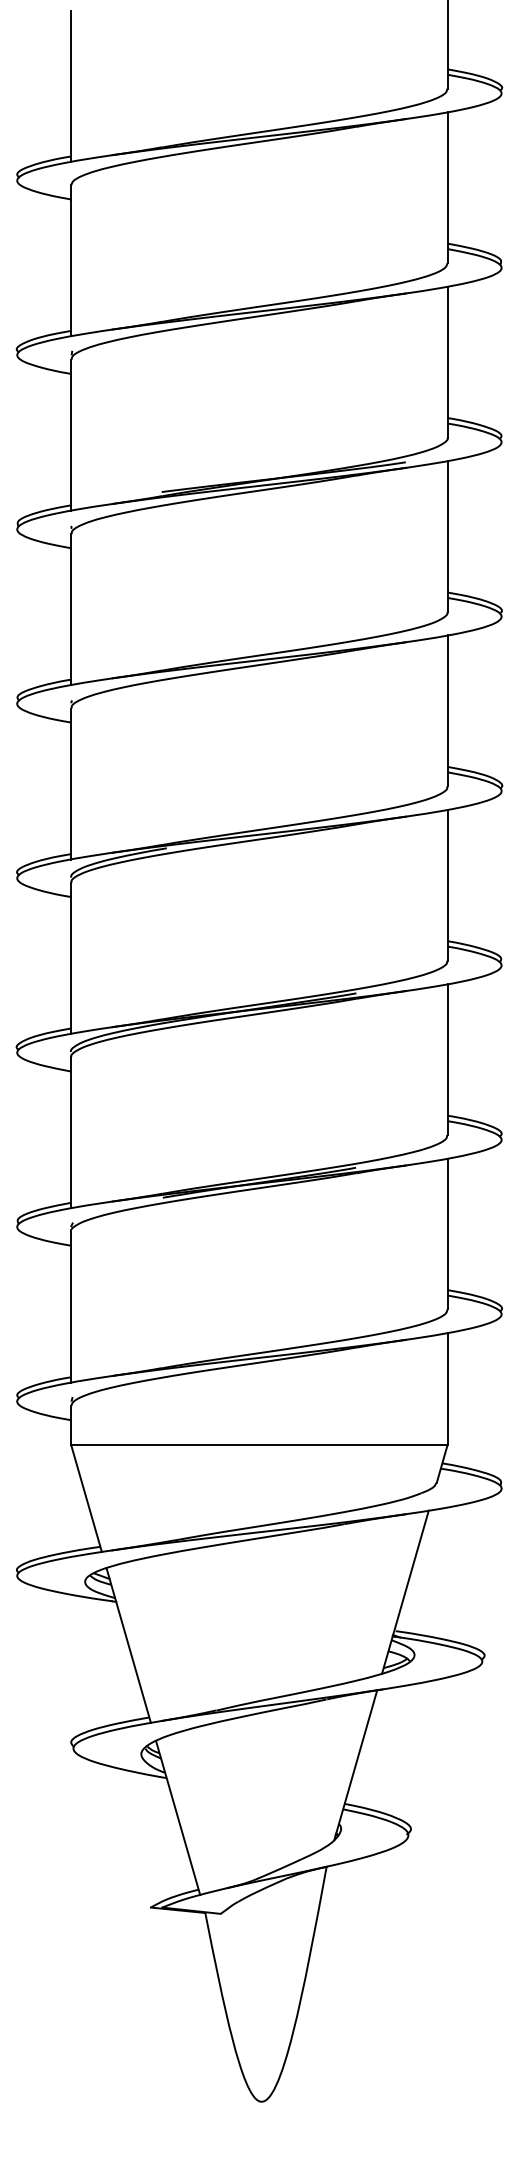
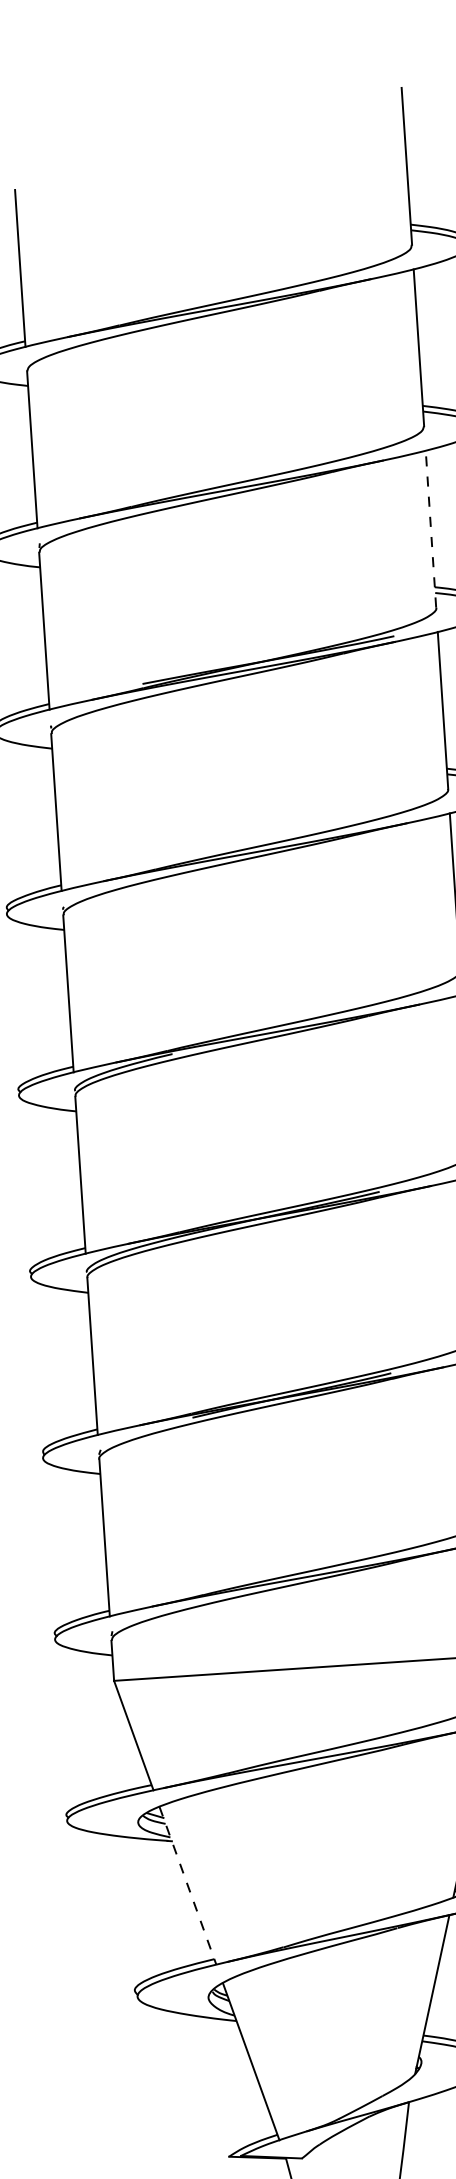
line: (447, 361) -> (430, 528), solid -> dashed
line: (128, 1646) -> (187, 1886), solid -> dashed

